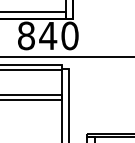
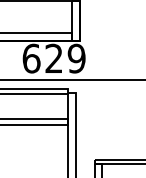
text: (47, 35) -> (53, 58), 840 -> 629

